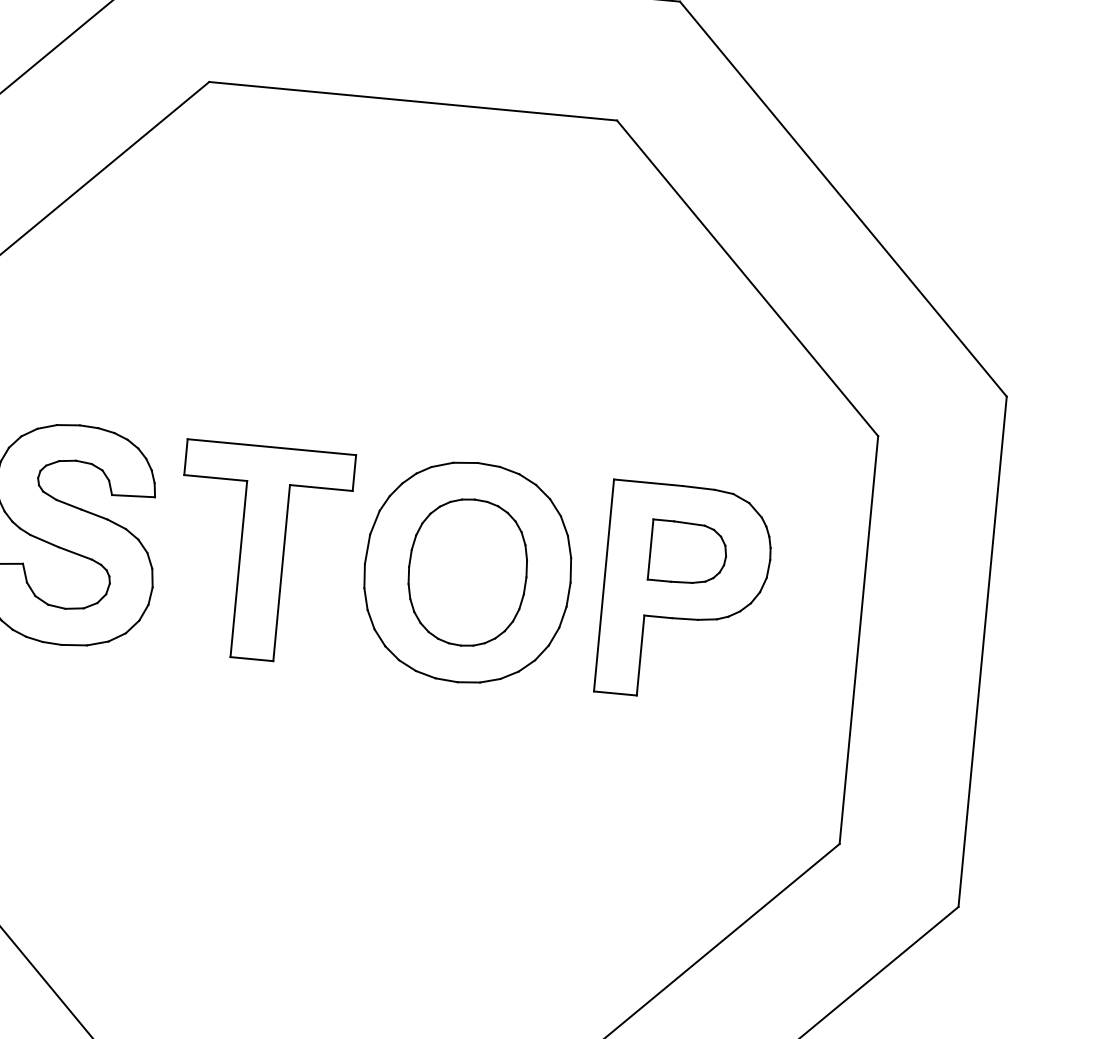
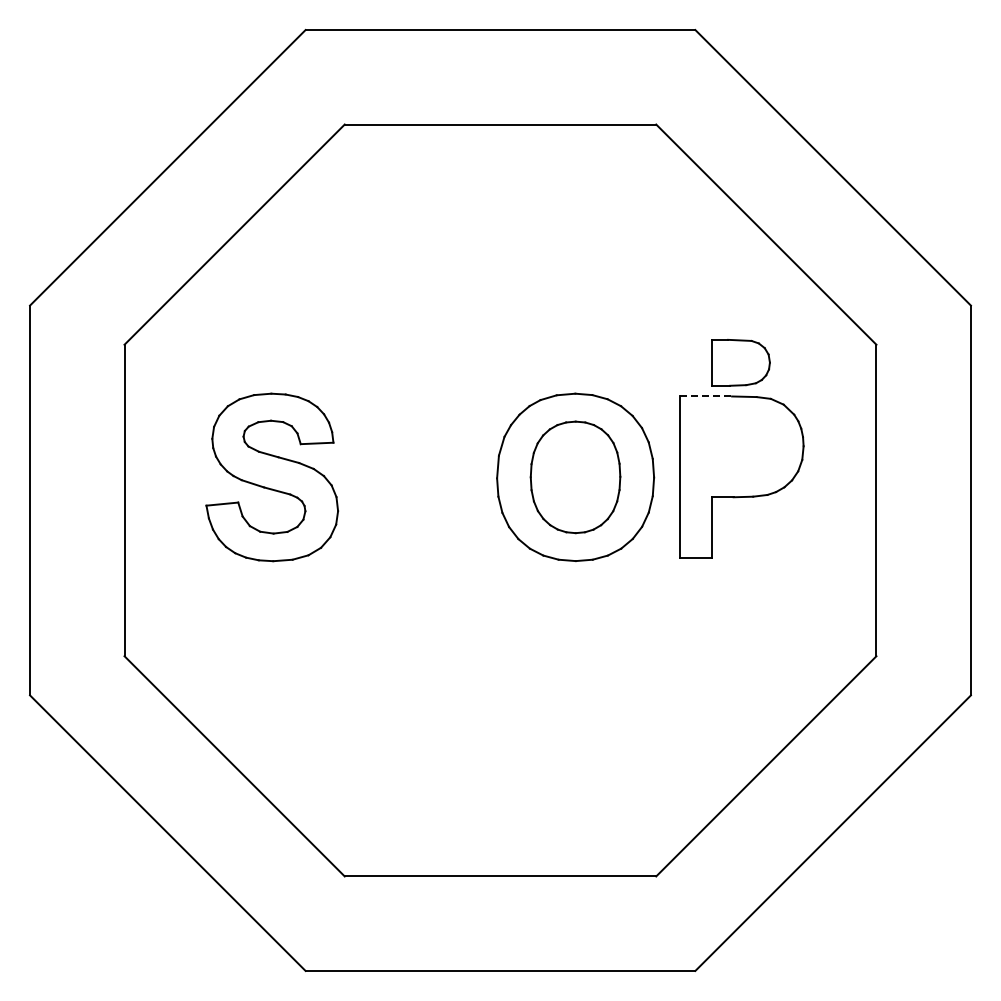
line: (649, 482) -> (706, 396), solid -> dashed
part: (262, 551) -> (418, 476), removed
part: (687, 552) -> (740, 362), moved

